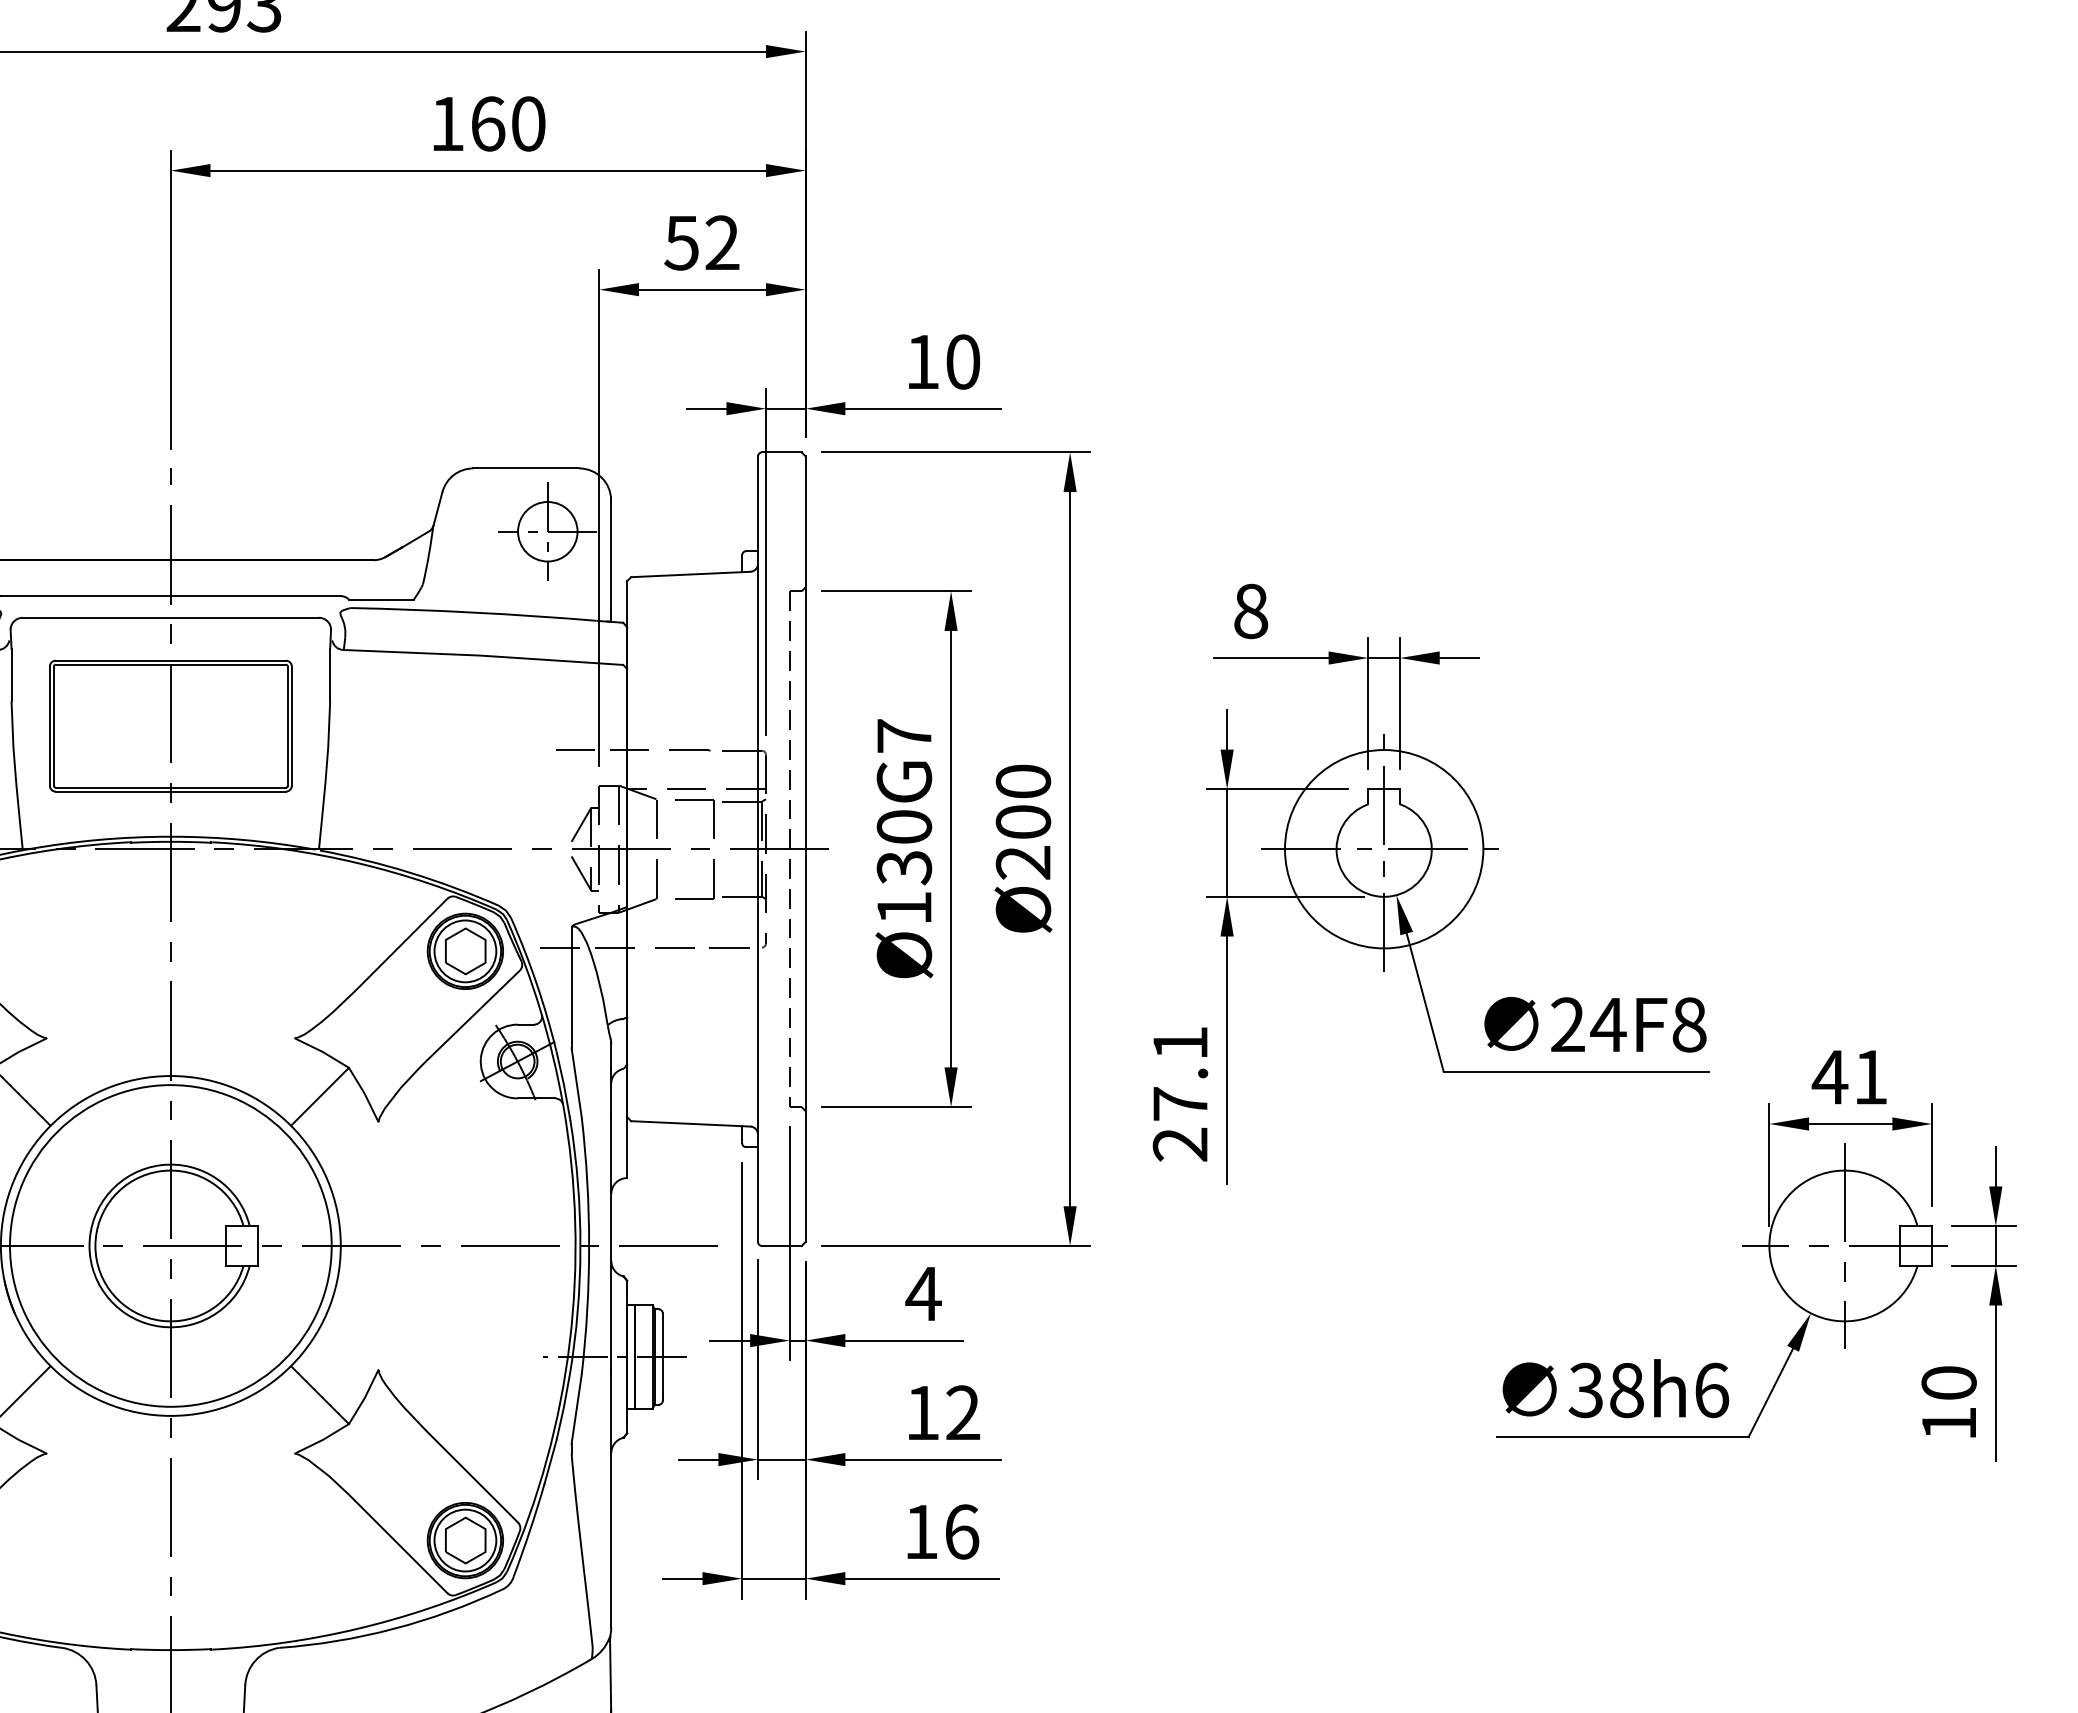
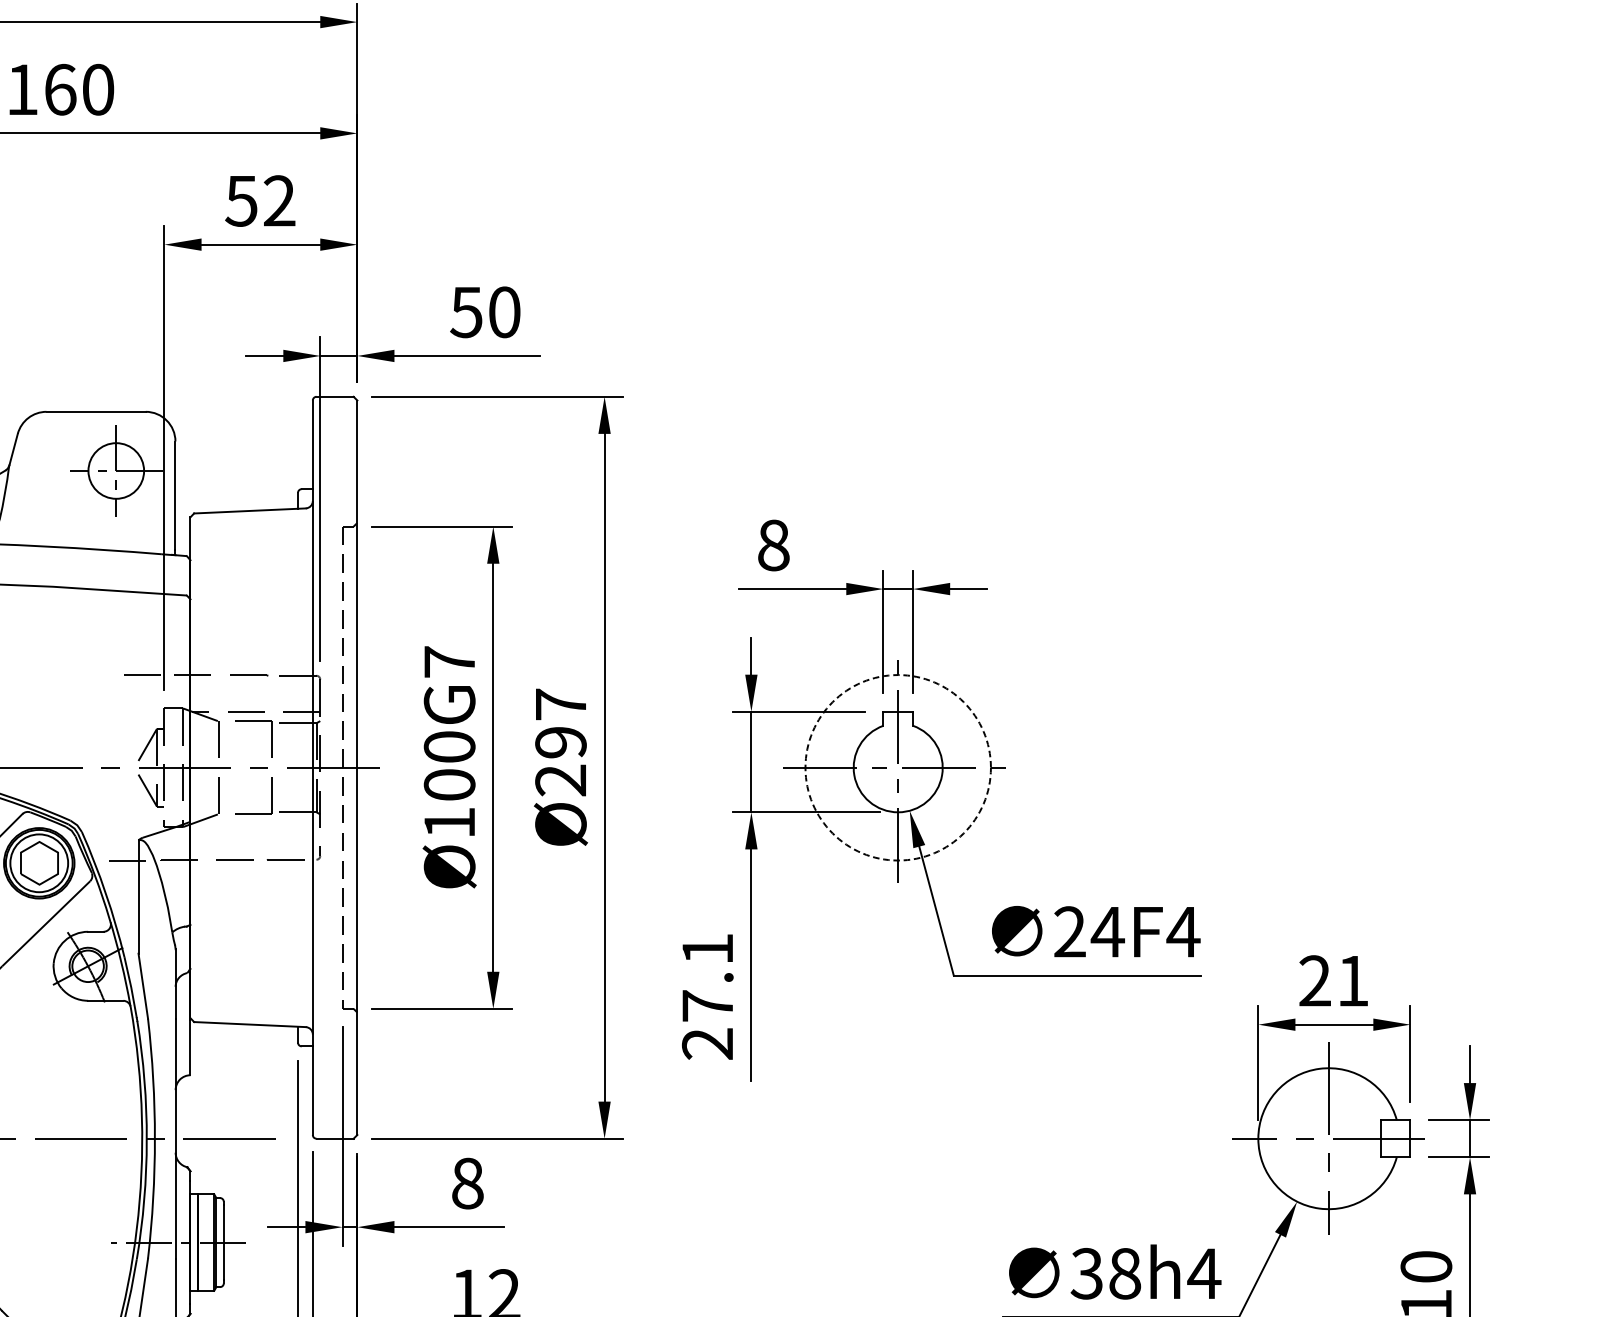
text: (921, 362) -> (465, 312), 10 -> 50
text: (1023, 801) -> (561, 723), Ø200 -> Ø297
circle: (1383, 849) -> (897, 768), solid -> dashed
text: (904, 867) -> (449, 784), Ø130G7 -> Ø100G7
text: (1689, 1024) -> (1183, 931), 24F8 -> 24F4
text: (1829, 1076) -> (1314, 980), 41 -> 21
text: (923, 1293) -> (467, 1183), 4 -> 8
text: (1711, 1390) -> (1204, 1273), 38h6 -> 38h4

